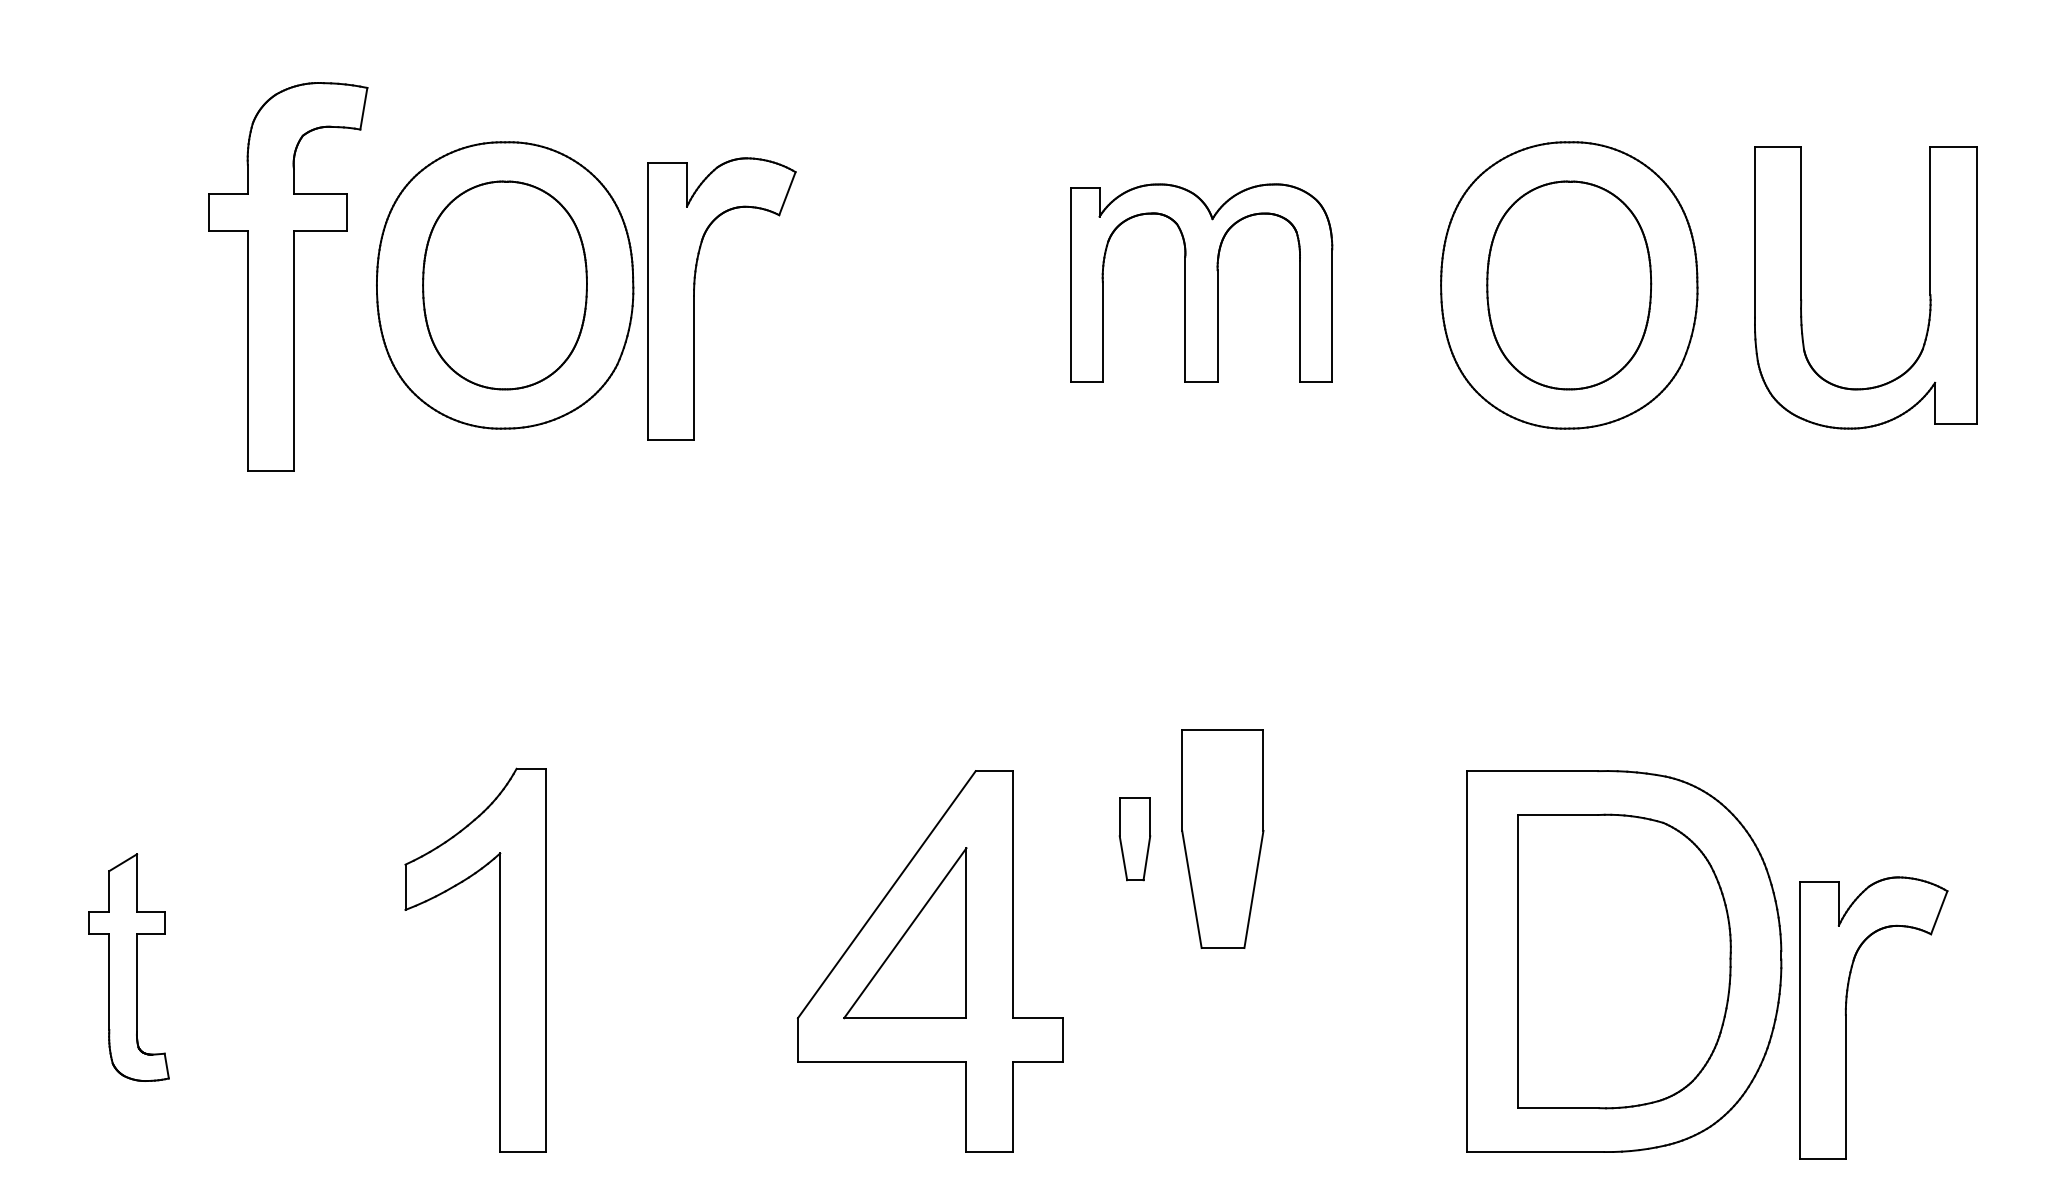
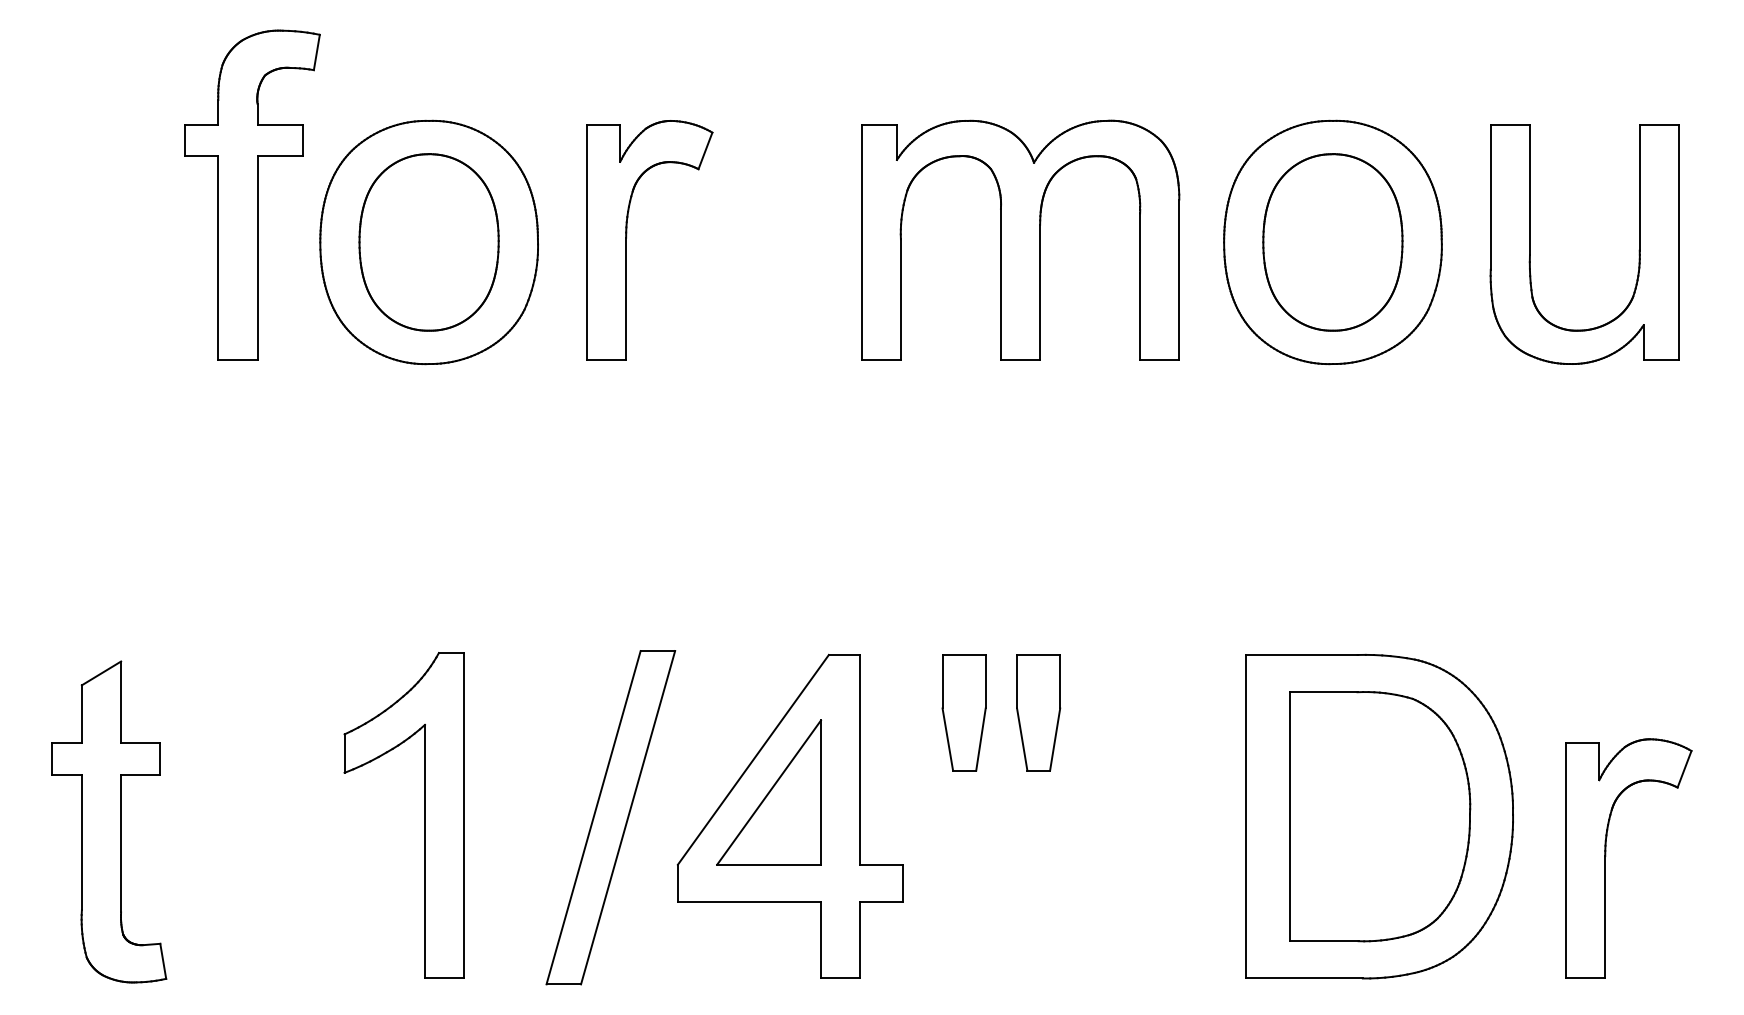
part: (288, 276) -> (252, 194), moved
part: (1201, 282) -> (1020, 239), size x1.43
part: (694, 298) -> (626, 239), moved
part: (1134, 839) -> (963, 713), size x1.67
part: (1222, 839) -> (1038, 713), size x0.62
part: (718, 962) -> (610, 817), added
part: (128, 967) -> (109, 821), size x1.67
part: (1846, 1017) -> (1605, 858), moved

